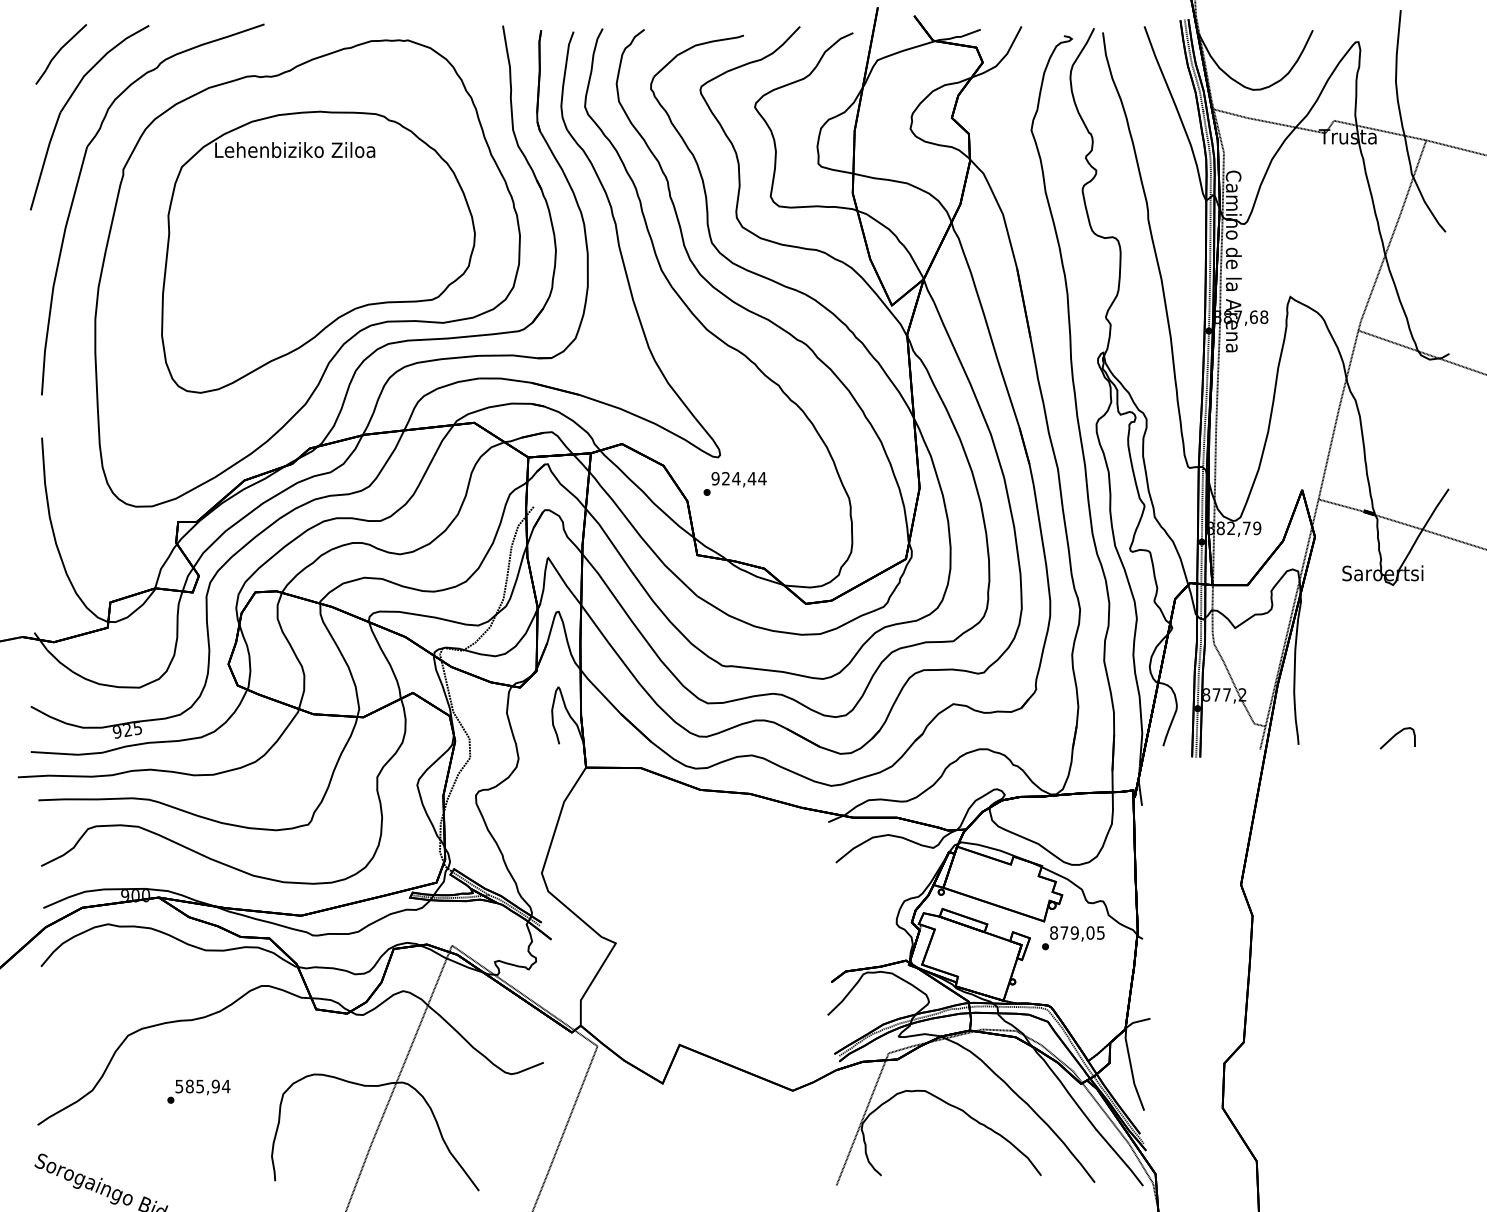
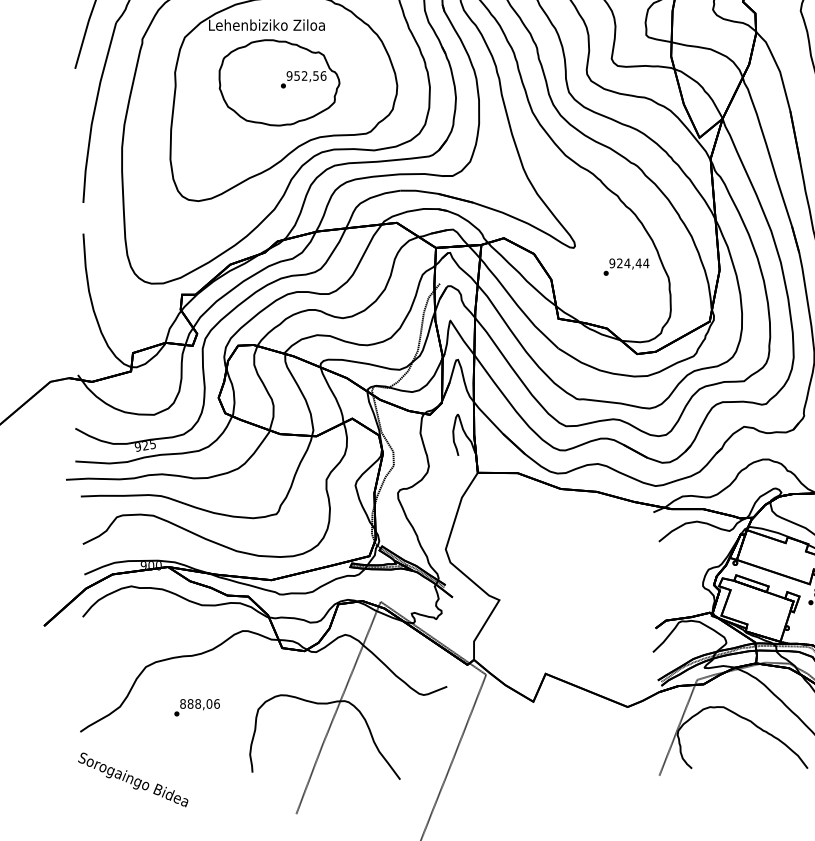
part: (312, 229) -> (279, 82), added
text: (734, 483) -> (626, 266), moved
text: (202, 1086) -> (199, 703), 585,94 -> 888,06

